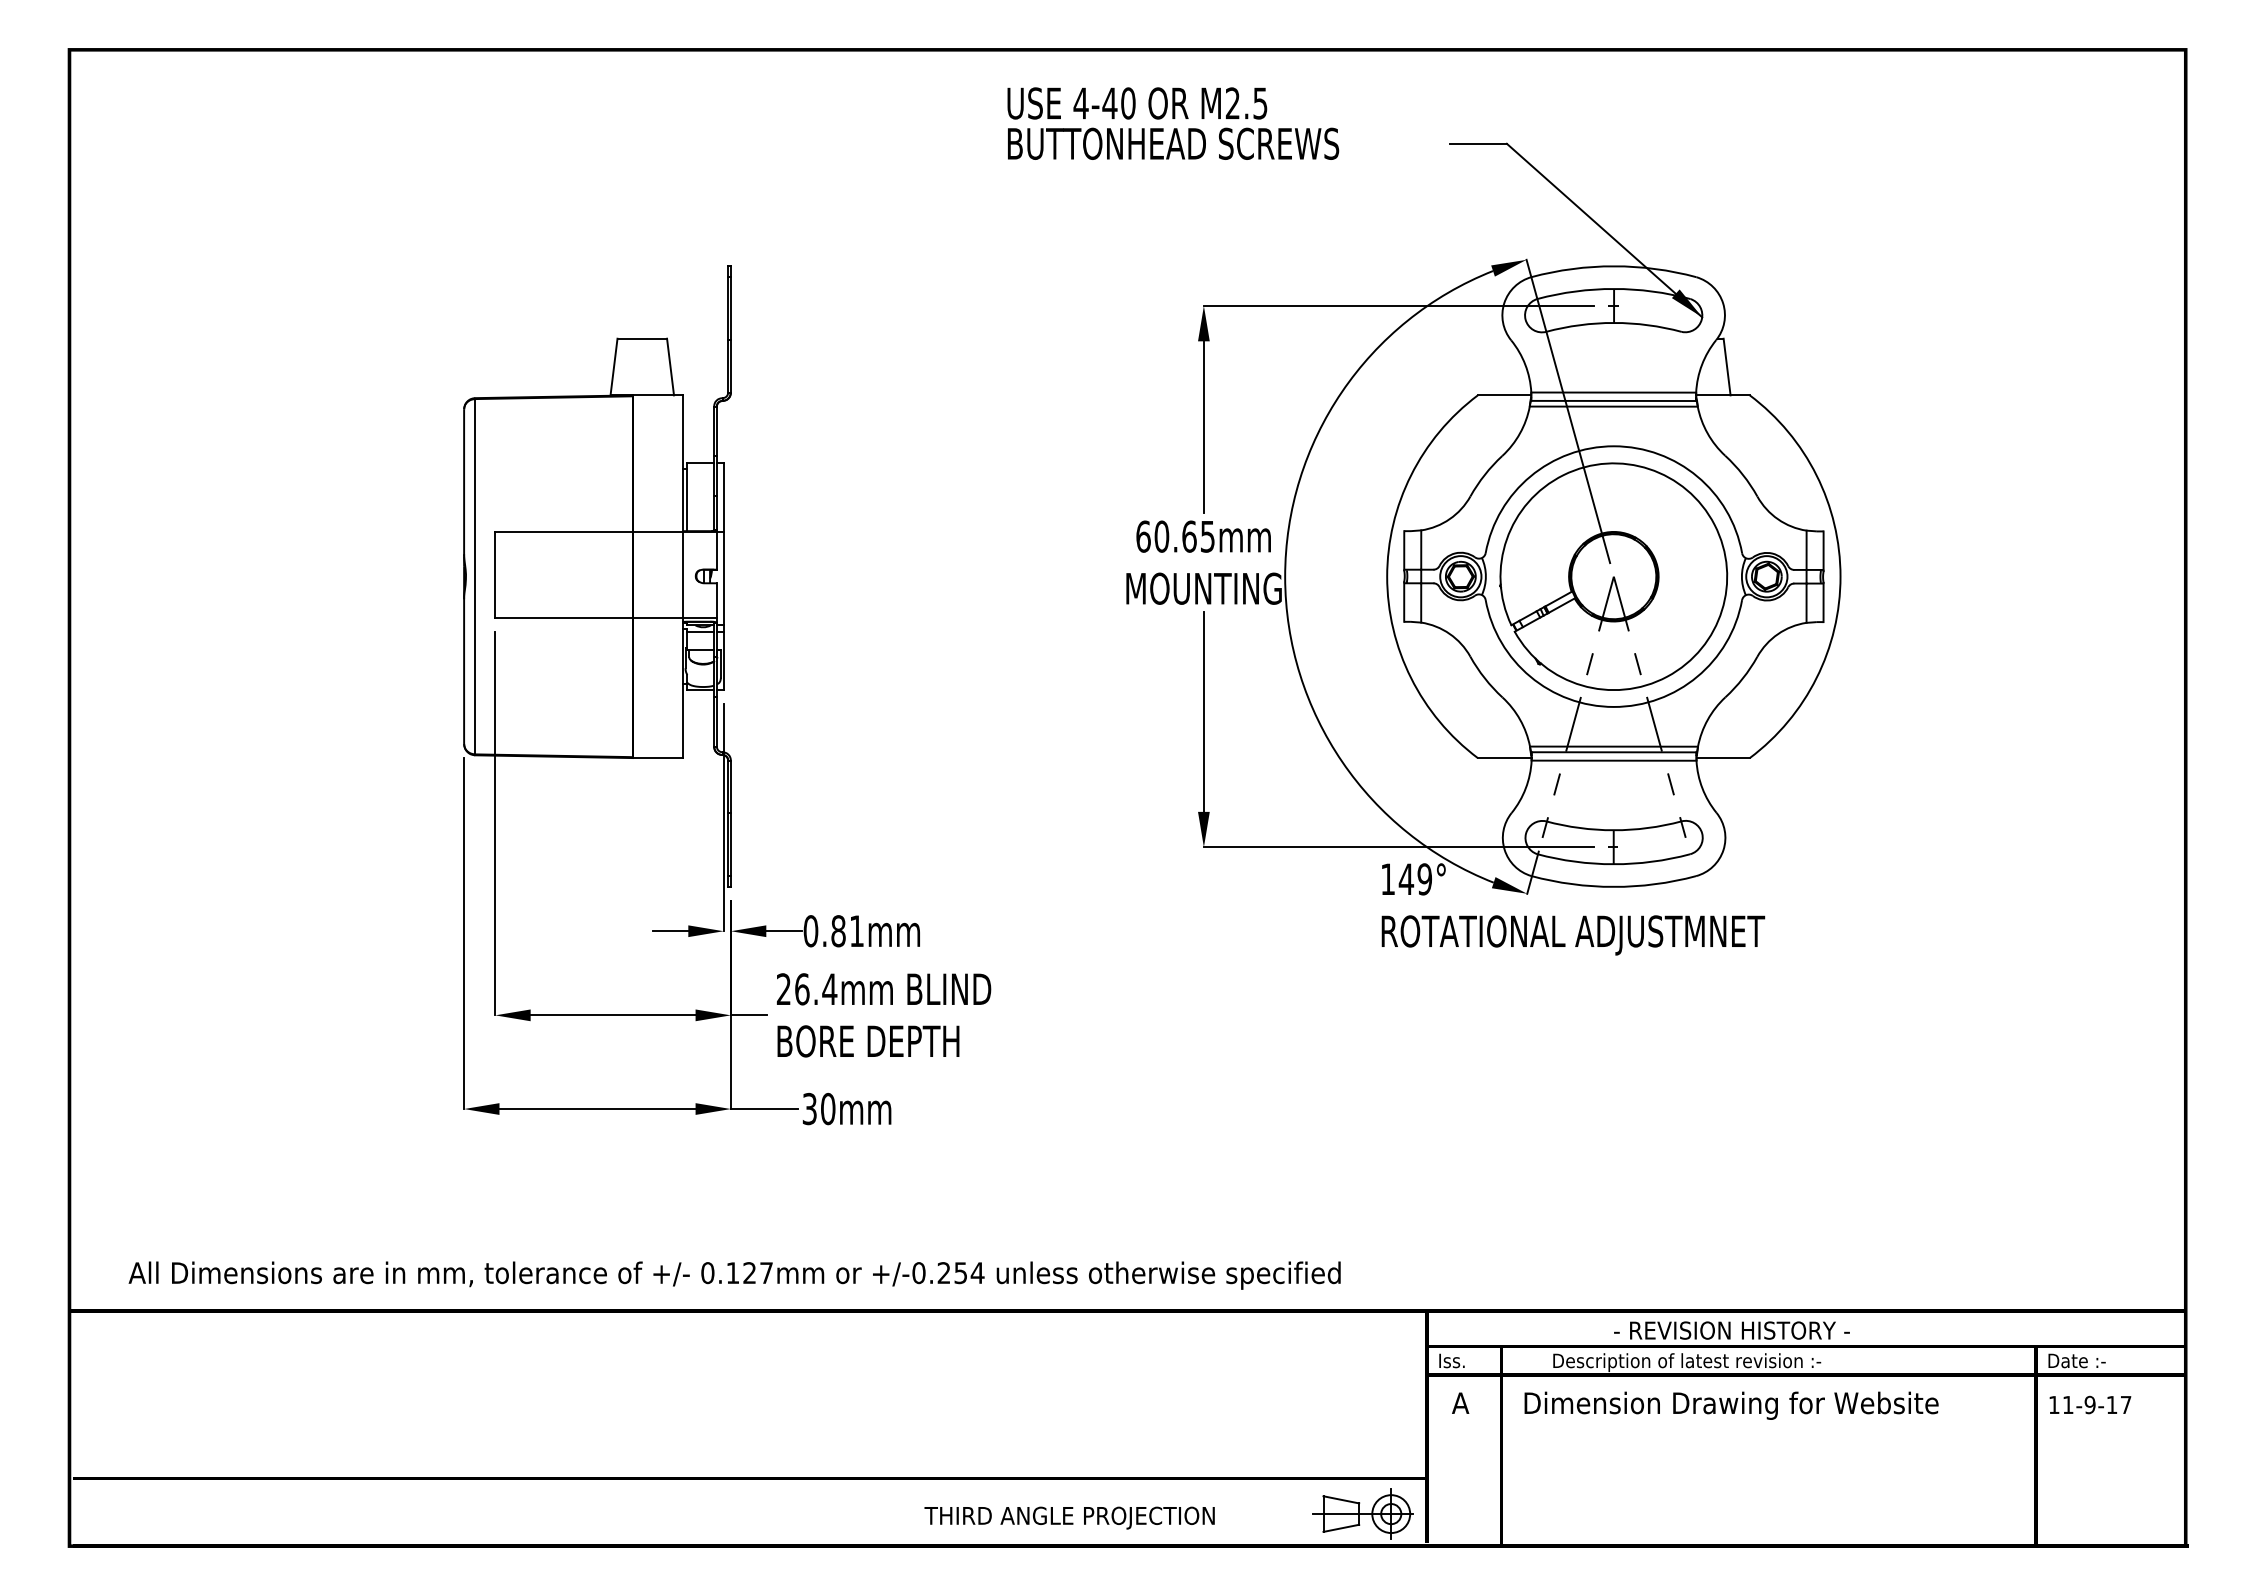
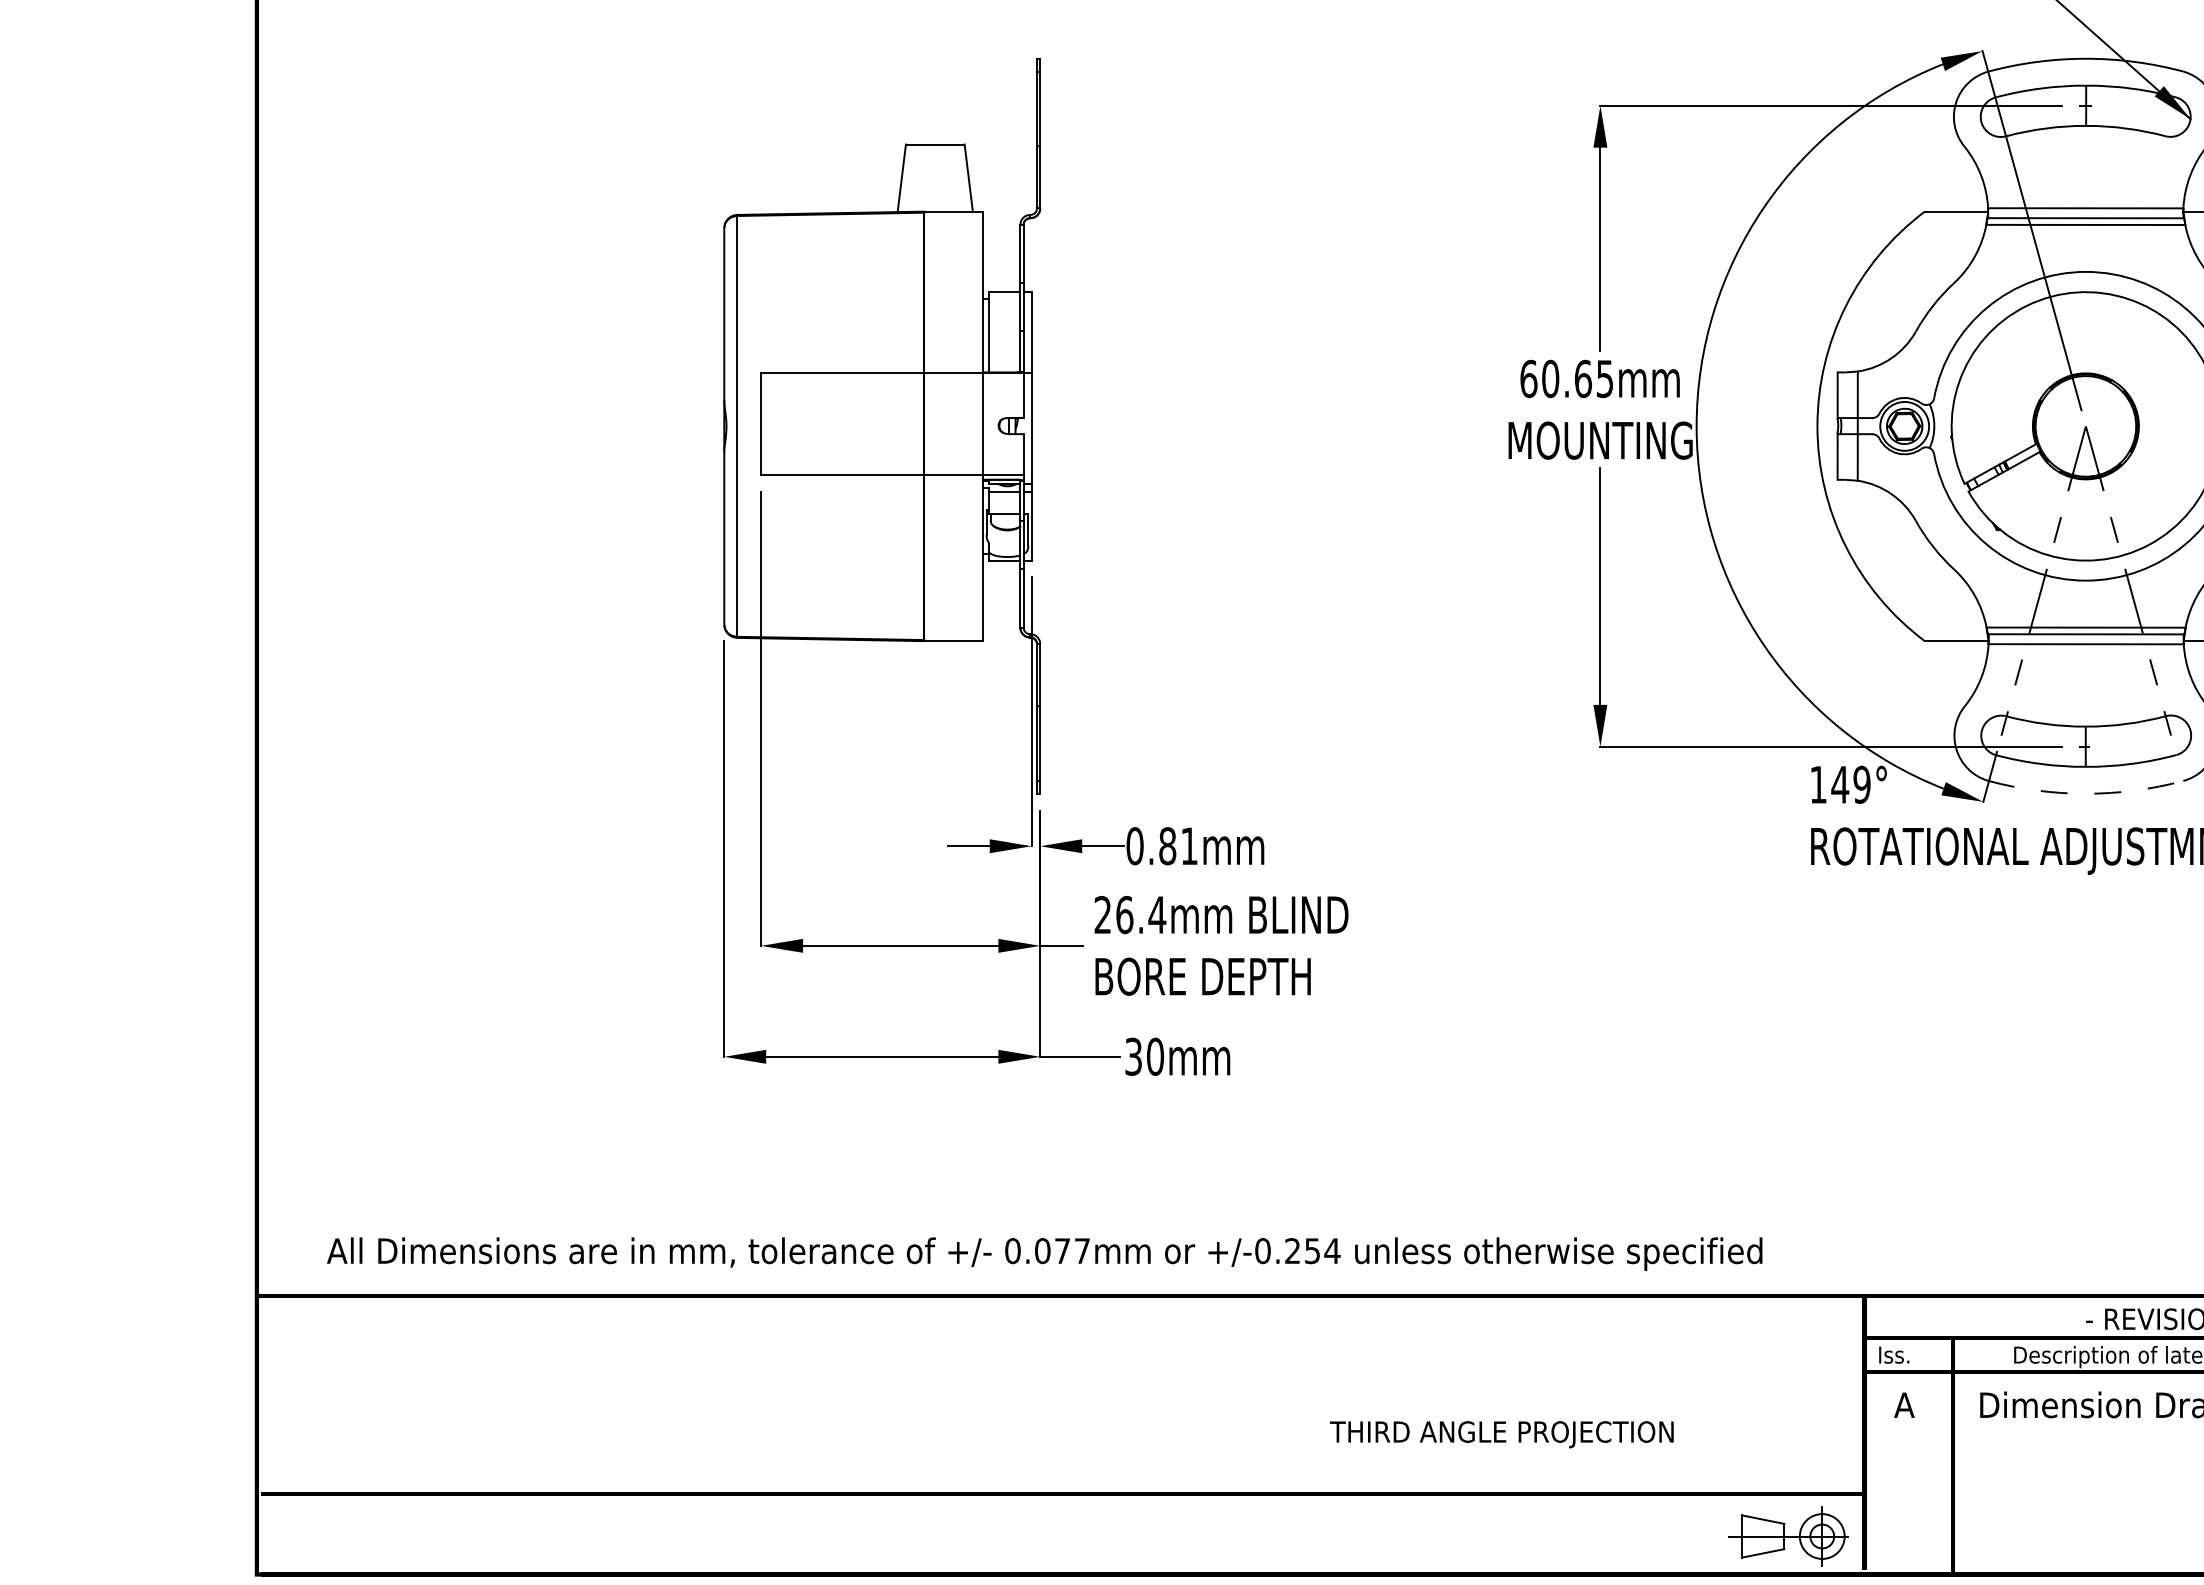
arc: (1613, 886) -> (2085, 793), solid -> dashed
text: (740, 1273) -> (1051, 1251), 0.127mm -> 0.077mm
text: (1069, 1517) -> (1501, 1433), moved

